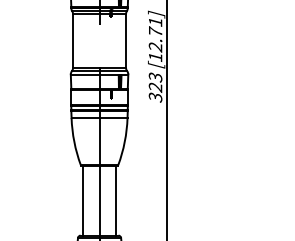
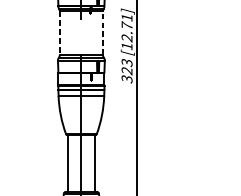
line: (73, 41) -> (60, 33), solid -> dashed
line: (126, 41) -> (103, 33), solid -> dashed

